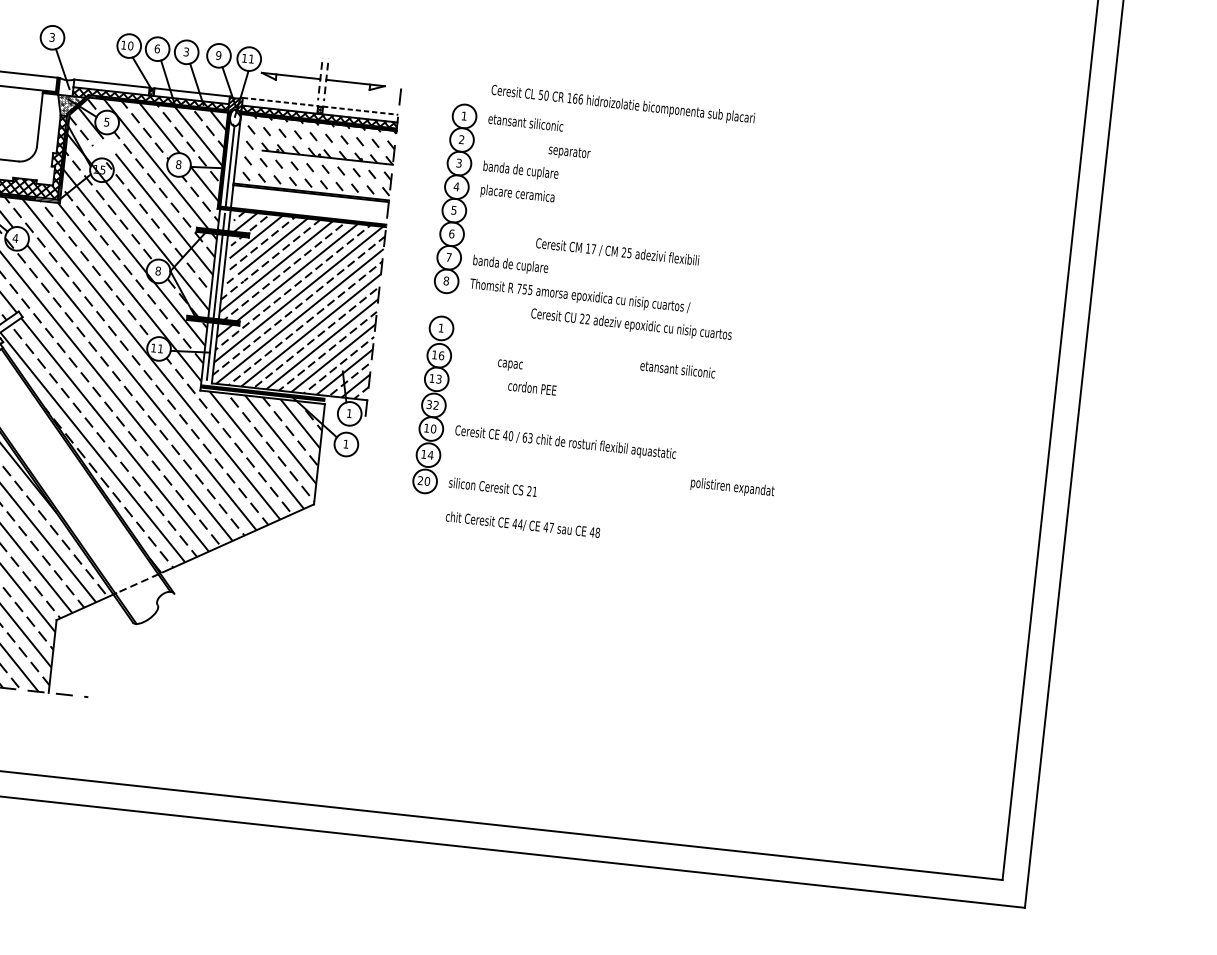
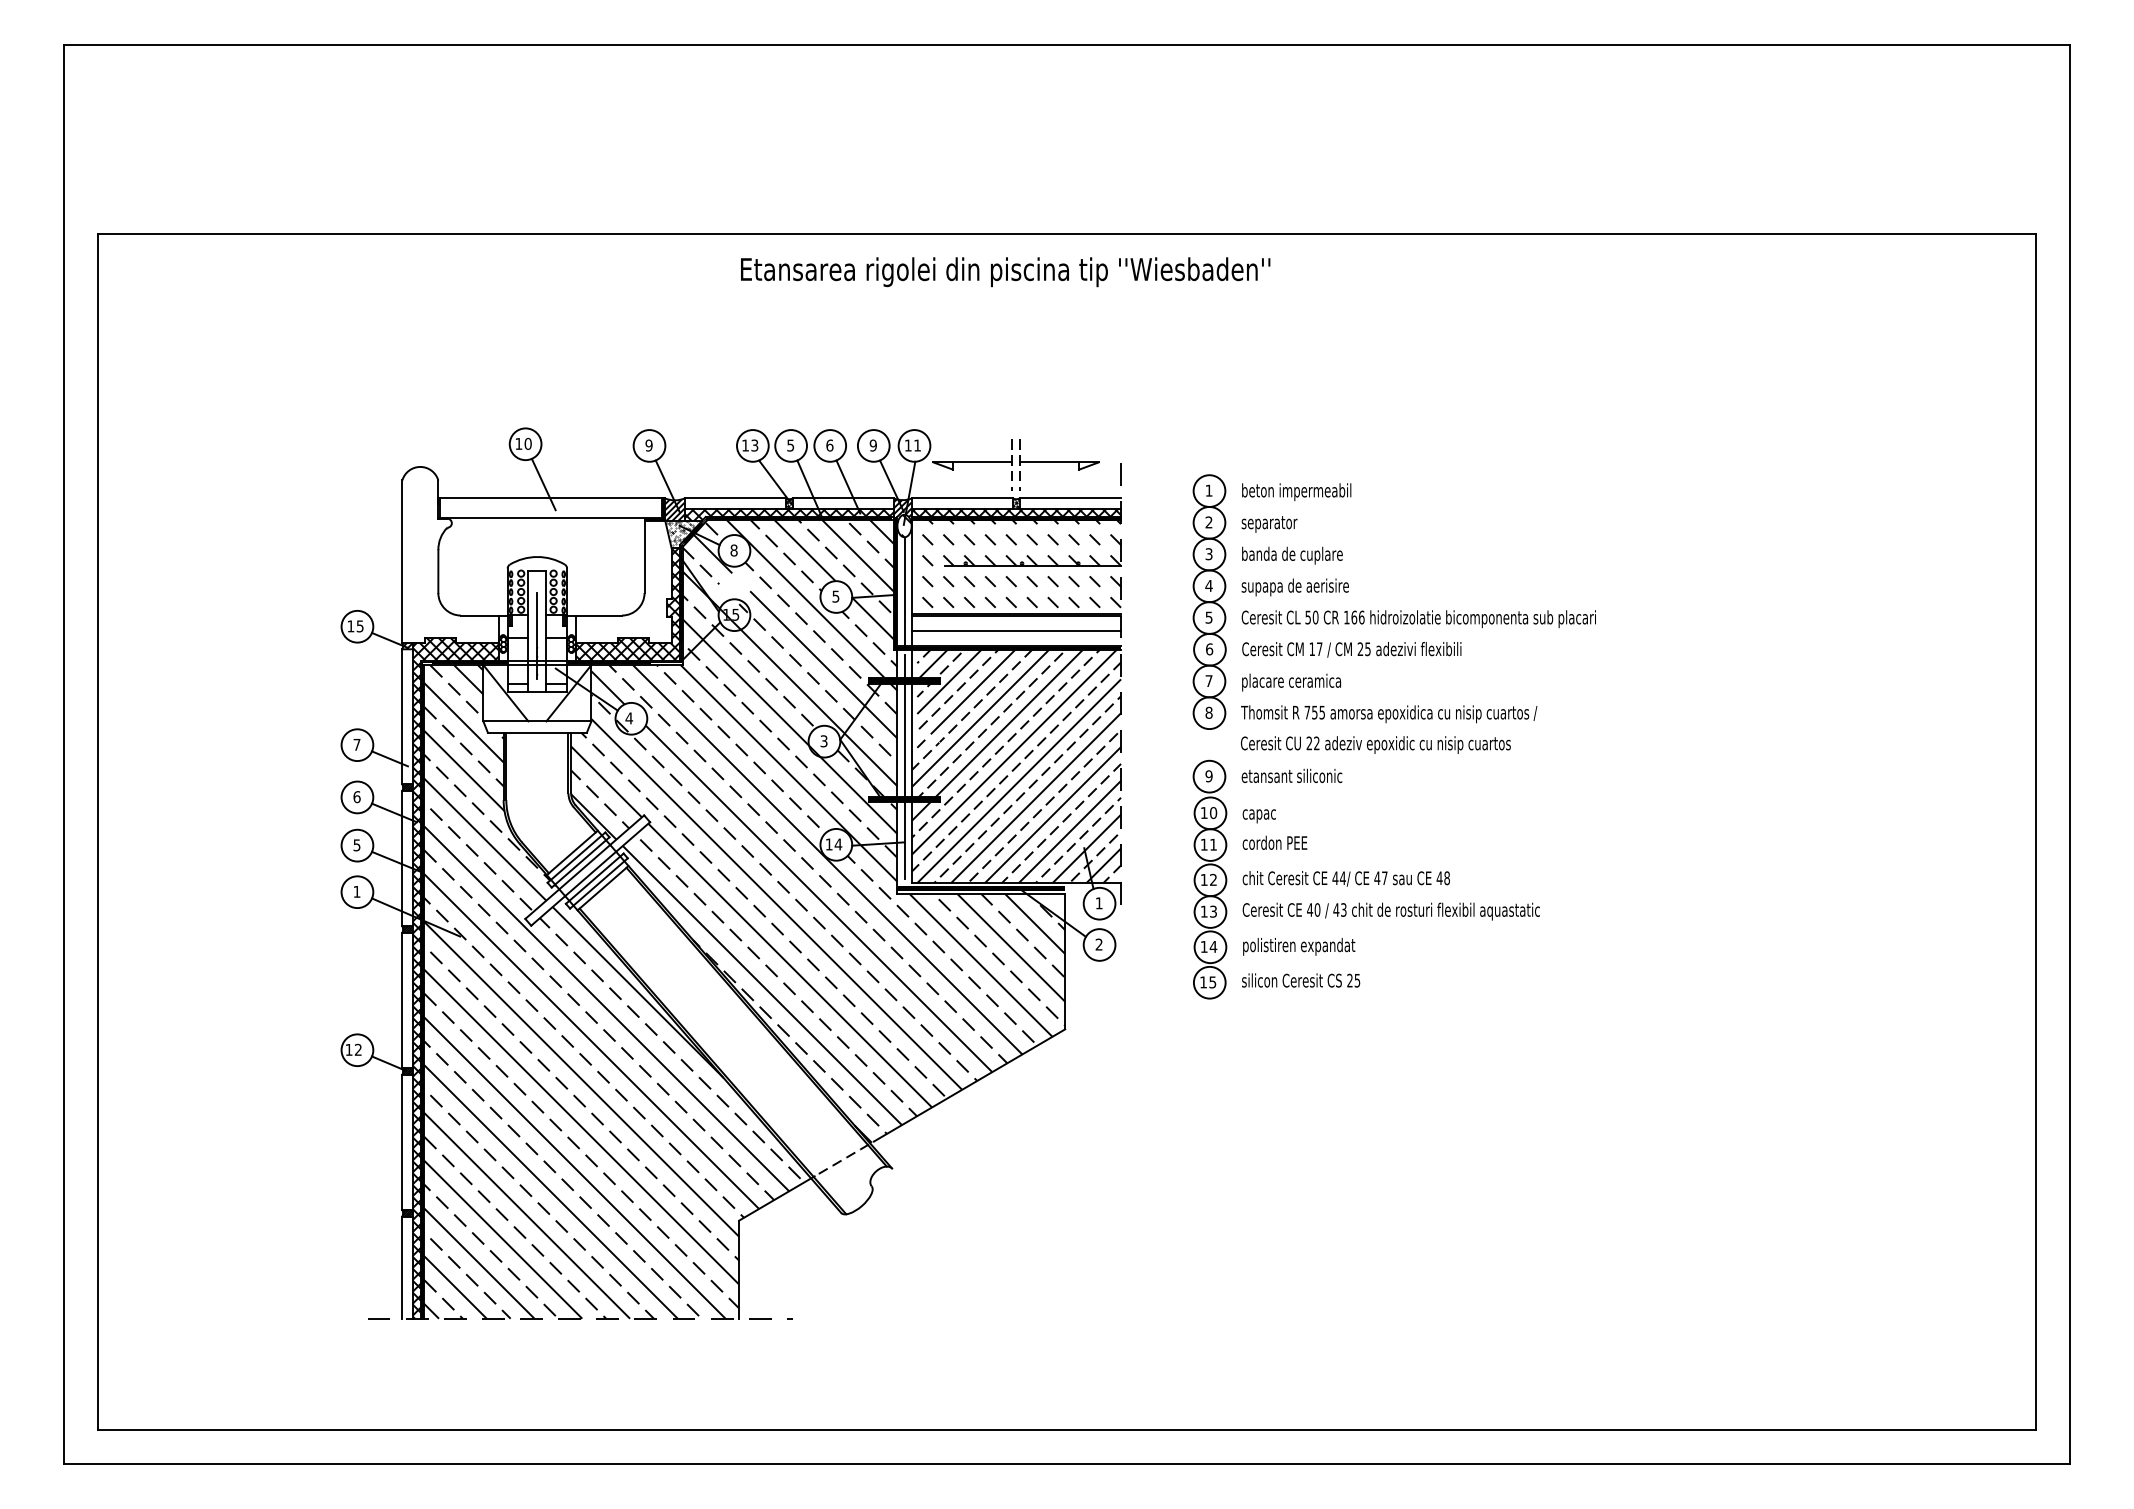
text: (51, 37) -> (648, 445), 3 -> 9
text: (130, 45) -> (754, 445), 10 -> 13
text: (157, 48) -> (790, 445), 6 -> 5
text: (186, 51) -> (829, 445), 3 -> 6
hatch: (65, 86) -> (674, 509), added
line: (280, 102) -> (962, 498), dashed -> solid
text: (622, 105) -> (1418, 619), moved
line: (360, 110) -> (1070, 498), dashed -> solid
text: (106, 122) -> (733, 550), 5 -> 8
text: (529, 124) -> (1296, 492), etansant siliconic -> beton impermeabil
text: (569, 152) -> (1269, 524), moved
text: (178, 164) -> (835, 596), 8 -> 5
text: (519, 194) -> (1294, 587), placare ceramica -> supapa de aerisire
line: (309, 205) -> (1016, 631), added
text: (617, 252) -> (1351, 649), moved
text: (510, 265) -> (1292, 682), banda de cuplare -> placare ceramica
text: (157, 271) -> (823, 741), 8 -> 3
text: (631, 324) -> (1375, 744), moved
text: (440, 328) -> (1208, 776), 1 -> 9
text: (160, 348) -> (838, 844), 11 -> 14
text: (441, 355) -> (1213, 812), 16 -> 10
text: (509, 365) -> (1258, 816), moved
text: (677, 368) -> (1291, 775), moved
text: (439, 379) -> (1213, 844), 13 -> 11
text: (532, 387) -> (1274, 842), moved
text: (428, 404) -> (1203, 879), 32 -> 12
text: (433, 428) -> (1213, 911), 10 -> 13
text: (525, 437) -> (1336, 909), 63 -> 43
text: (345, 444) -> (1098, 944), 1 -> 2
text: (424, 481) -> (1208, 982), 20 -> 15
text: (732, 487) -> (1299, 946), moved
text: (534, 491) -> (1357, 980), 21 -> 25
text: (522, 524) -> (1345, 878), moved

